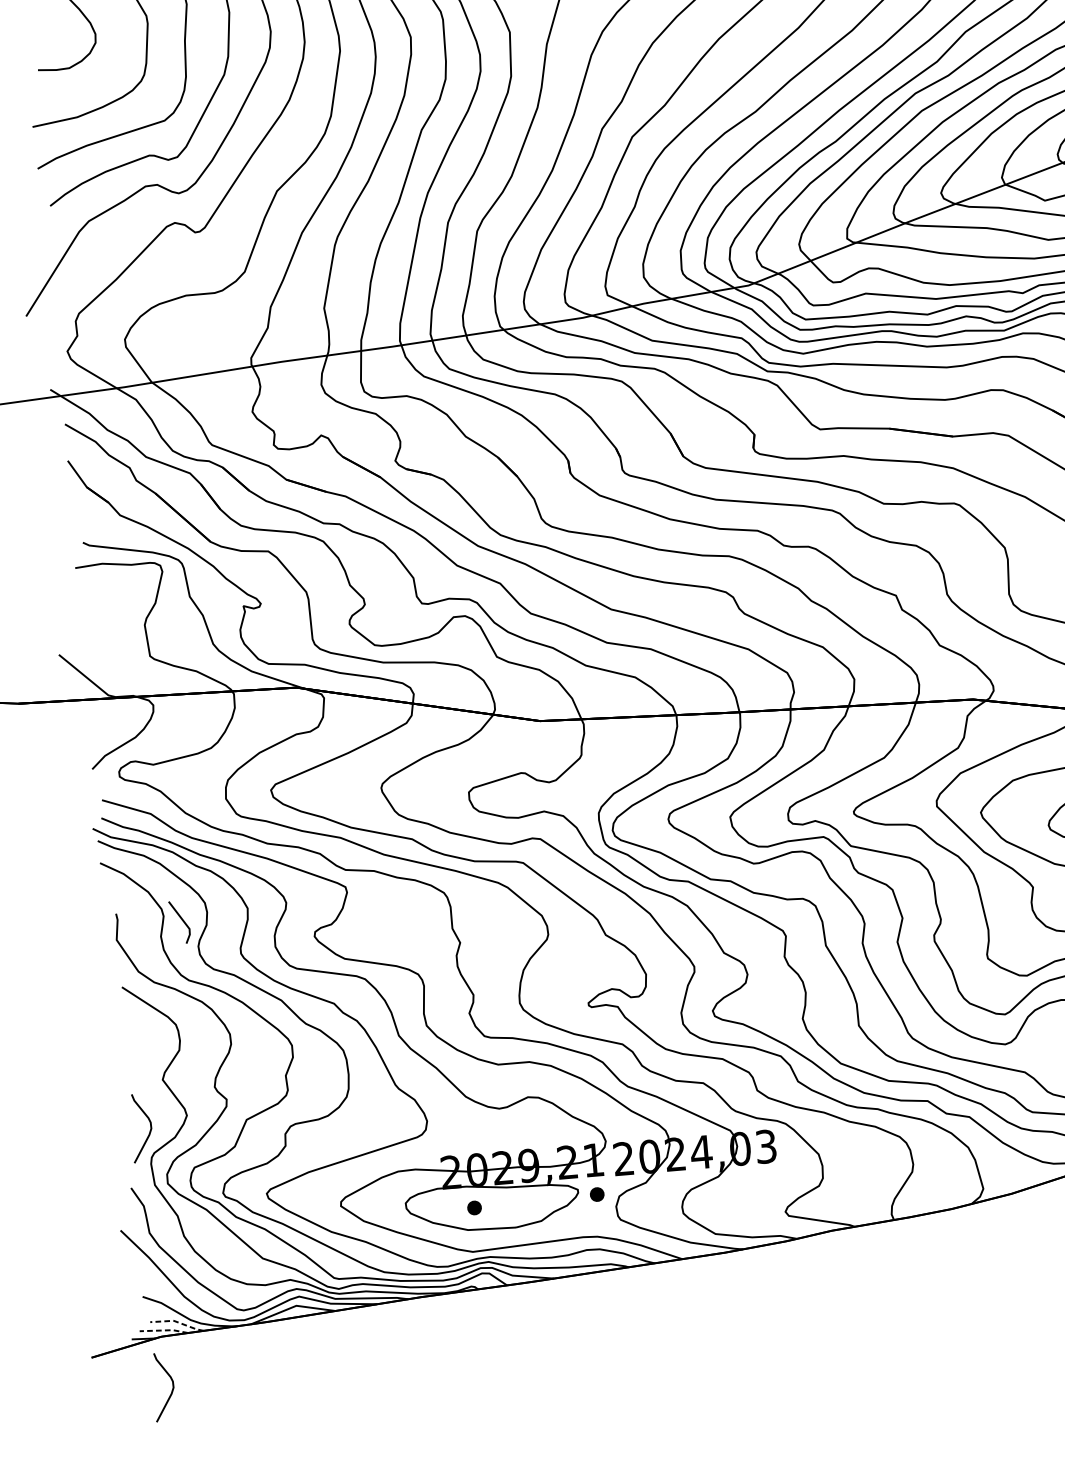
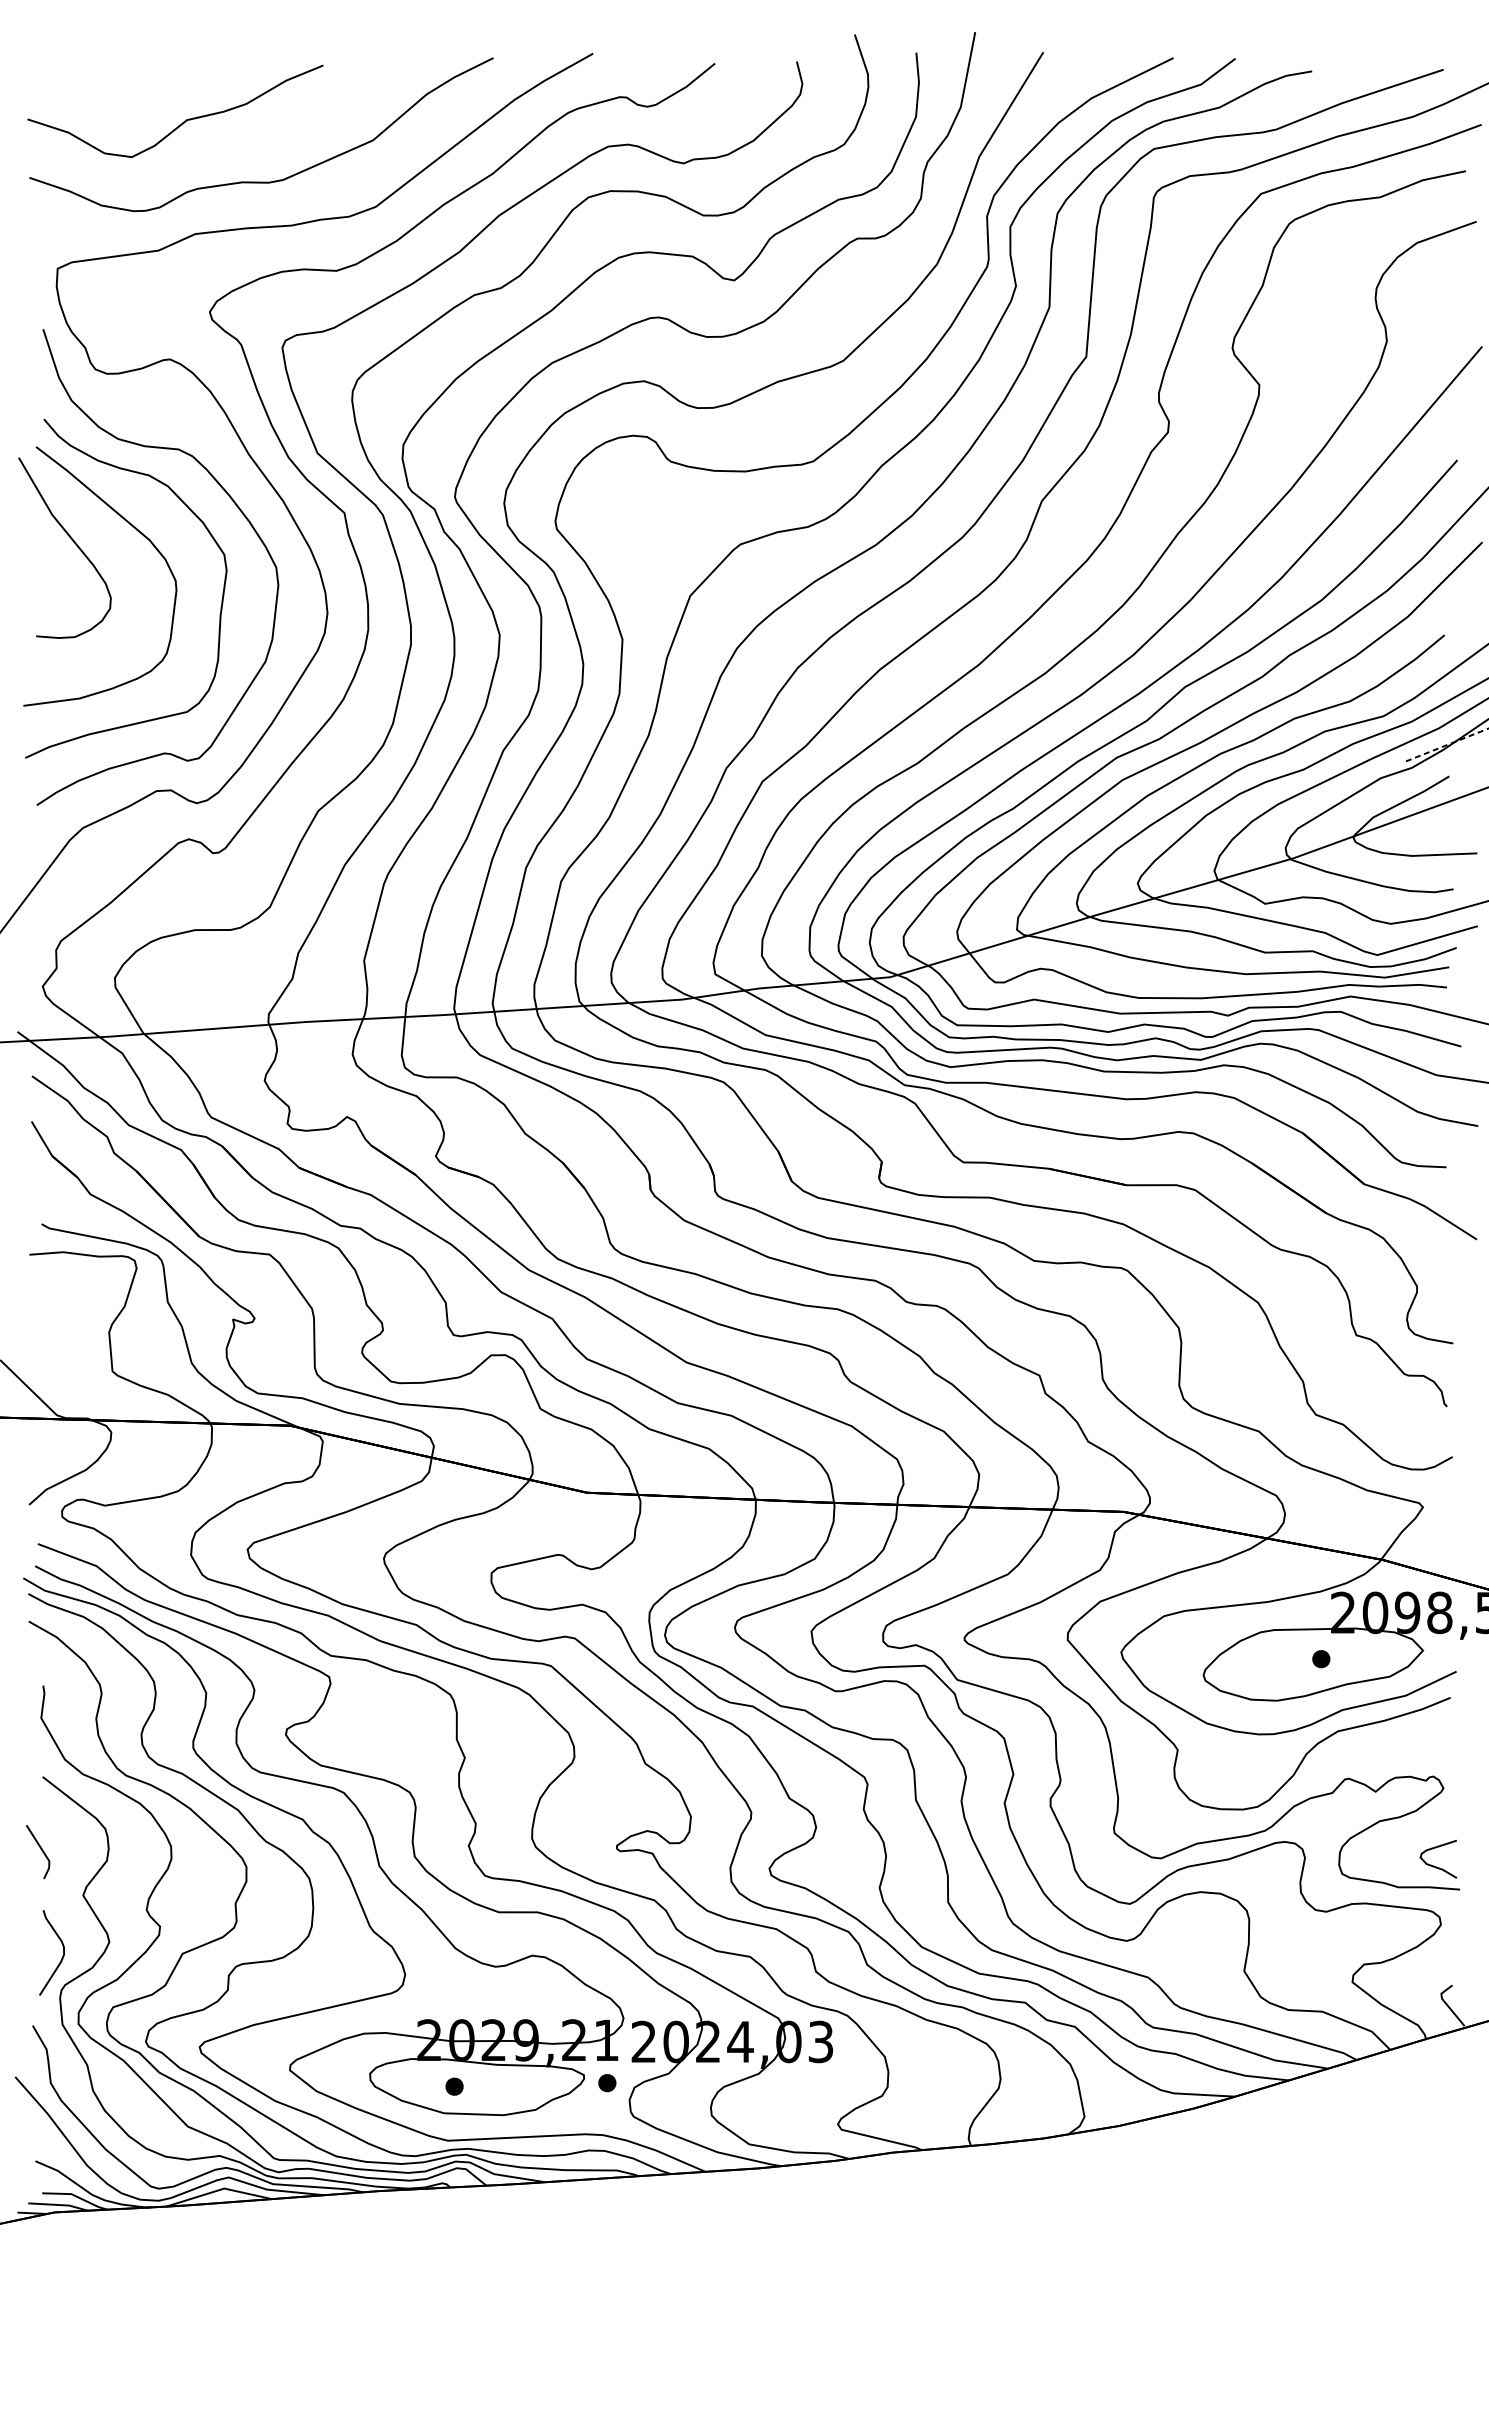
line: (181, 920) -> (40, 1849), moved
line: (177, 1322) -> (75, 2196), dashed -> solid
line: (164, 1330) -> (58, 2205), dashed -> solid
curve: (171, 1390) -> (61, 2279), removed

